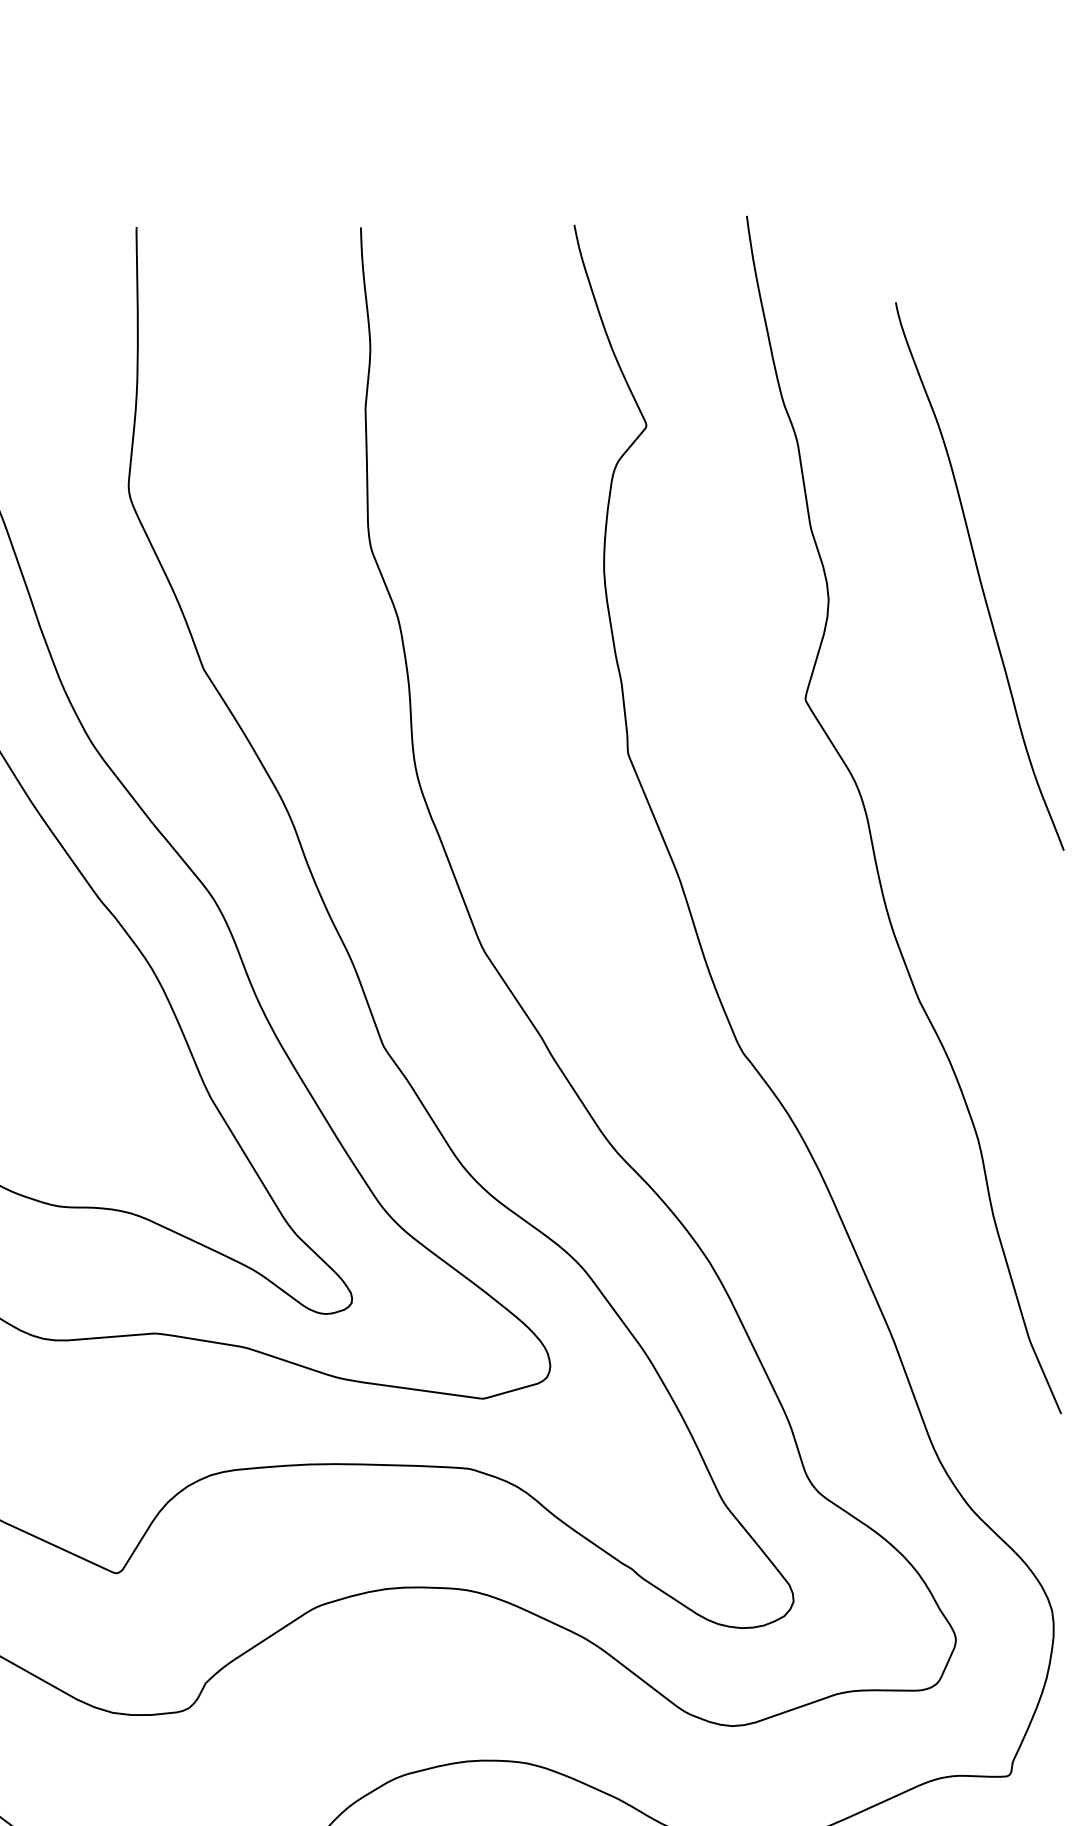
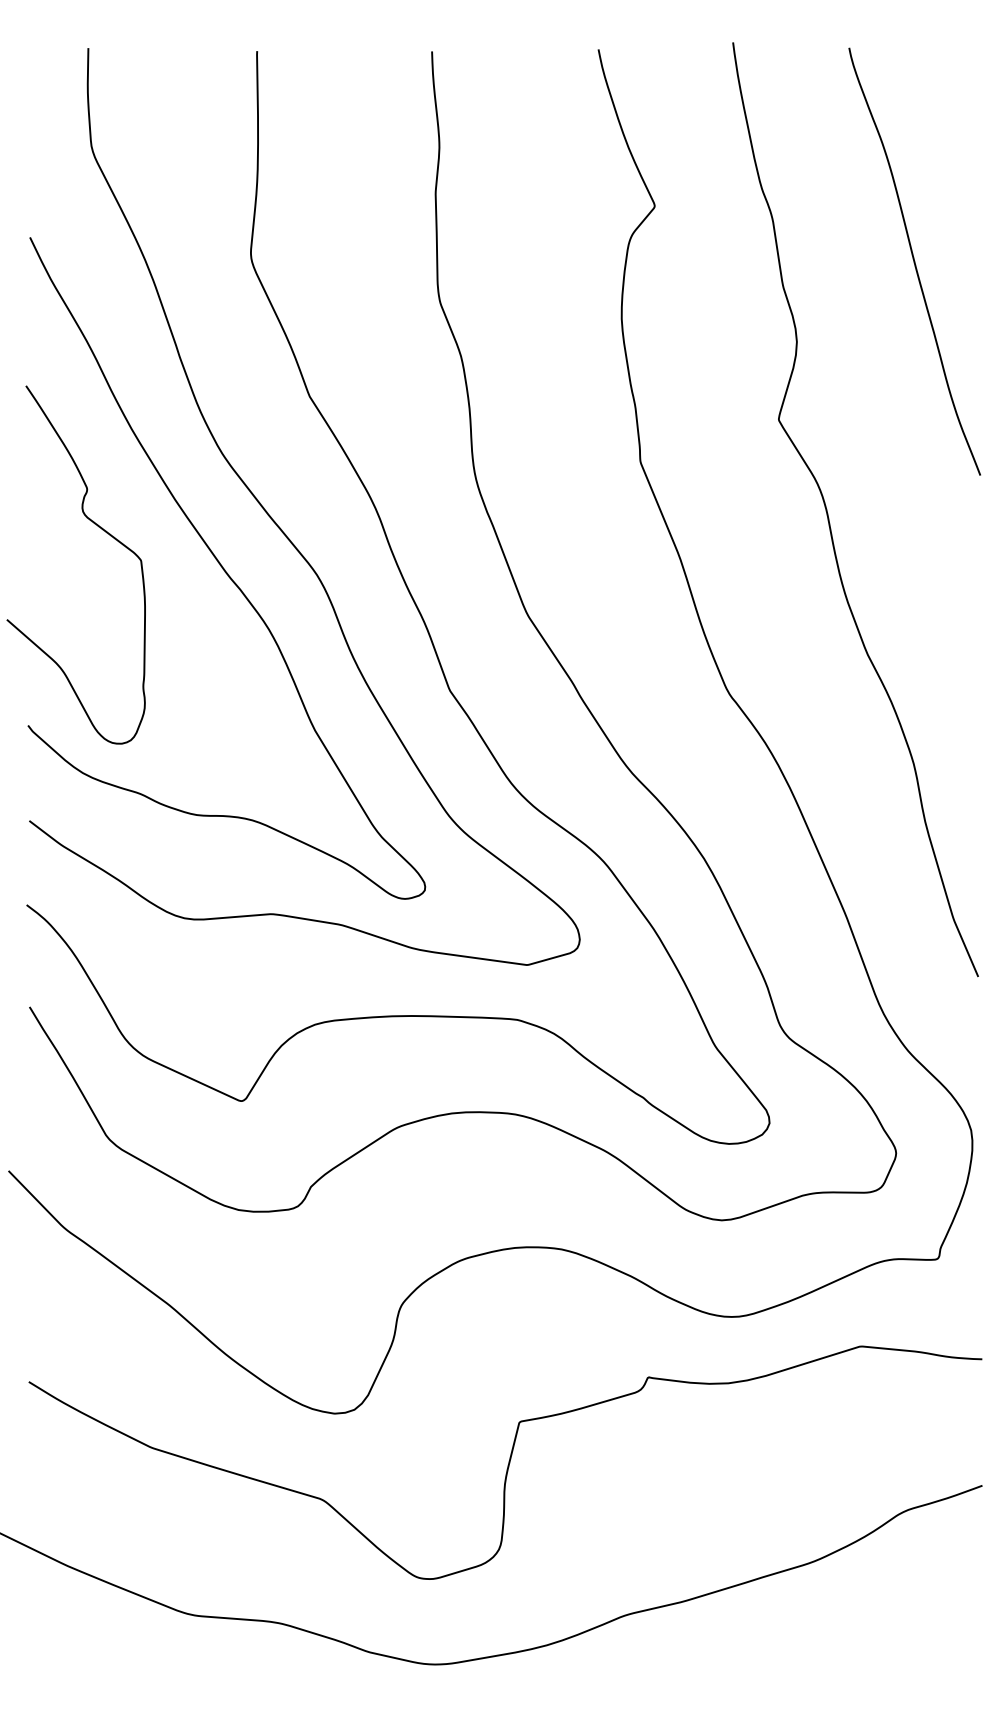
curve: (979, 576) -> (914, 261), moved

